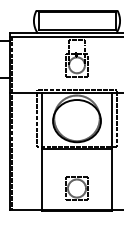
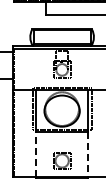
line: (42, 179) -> (36, 154), solid -> dashed
line: (112, 181) -> (88, 155), solid -> dashed

